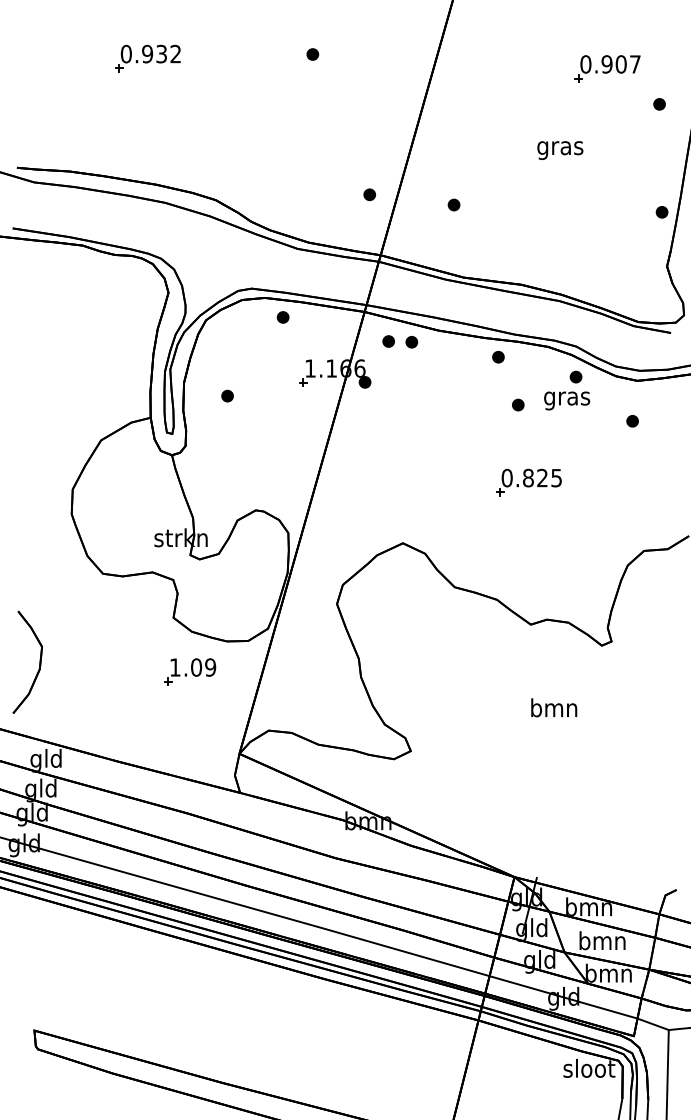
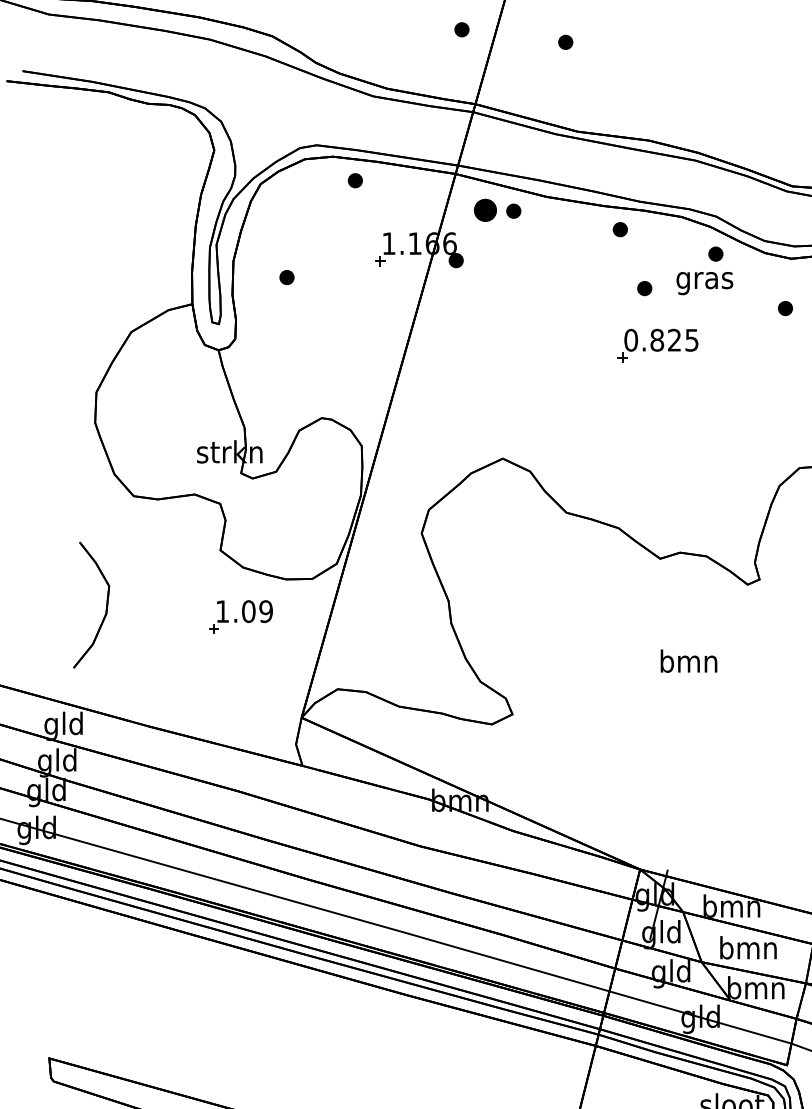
part: (388, 341) -> (485, 210), size x1.6
part: (528, 482) -> (657, 345), moved
part: (39, 661) -> (105, 604), moved

